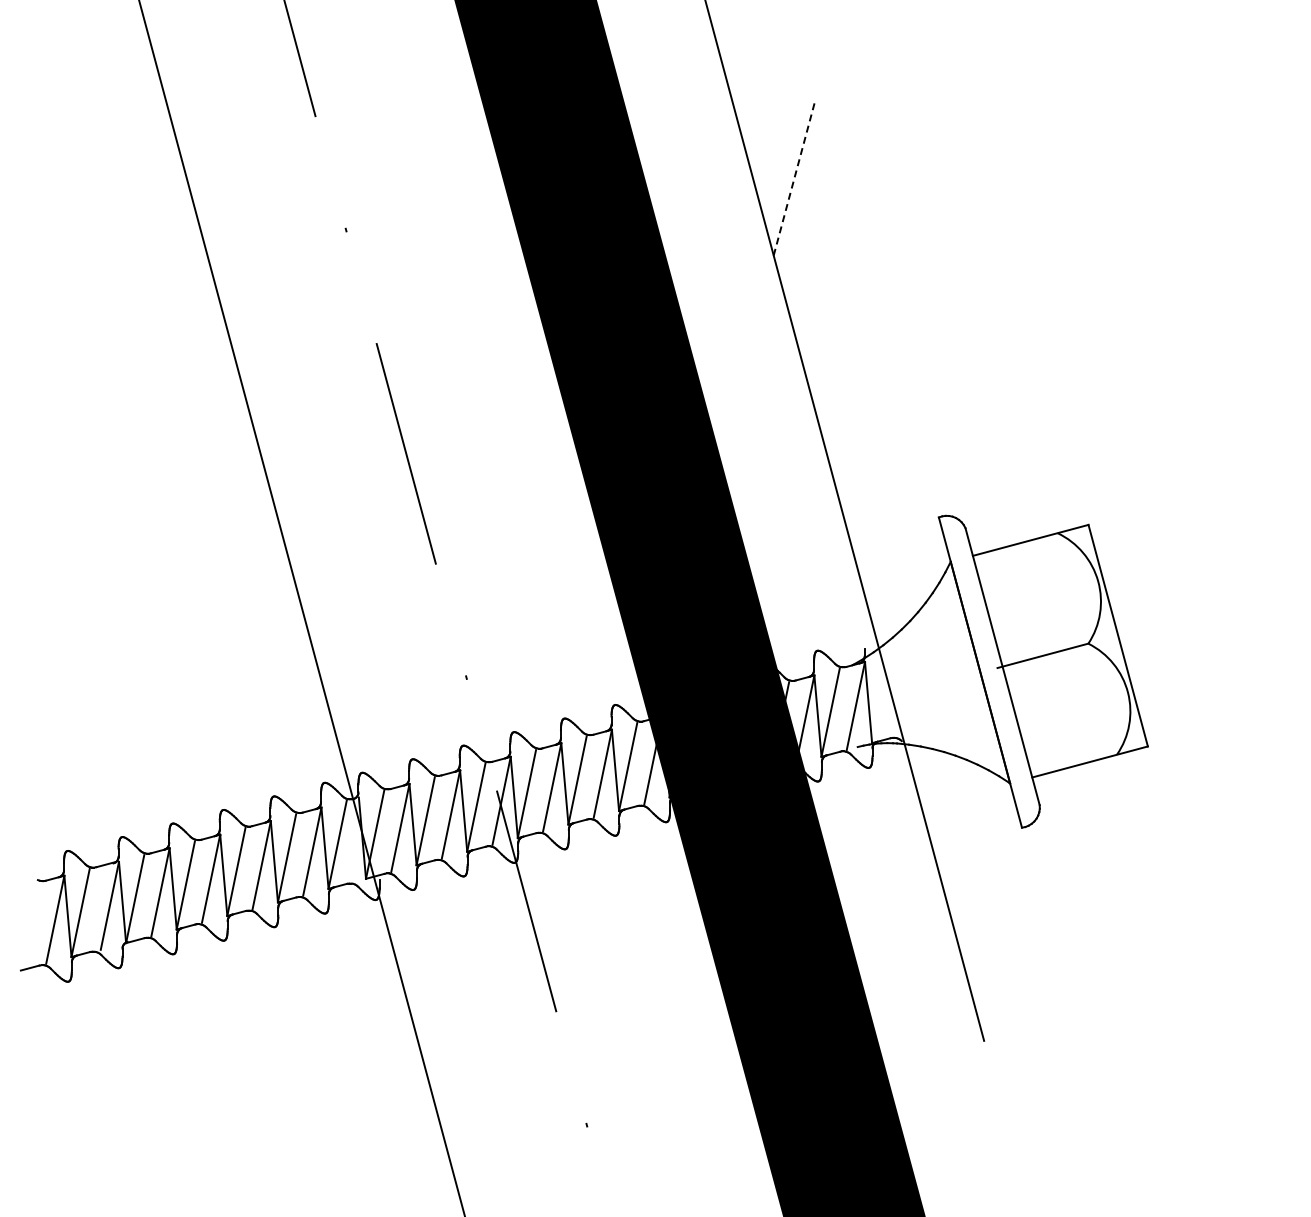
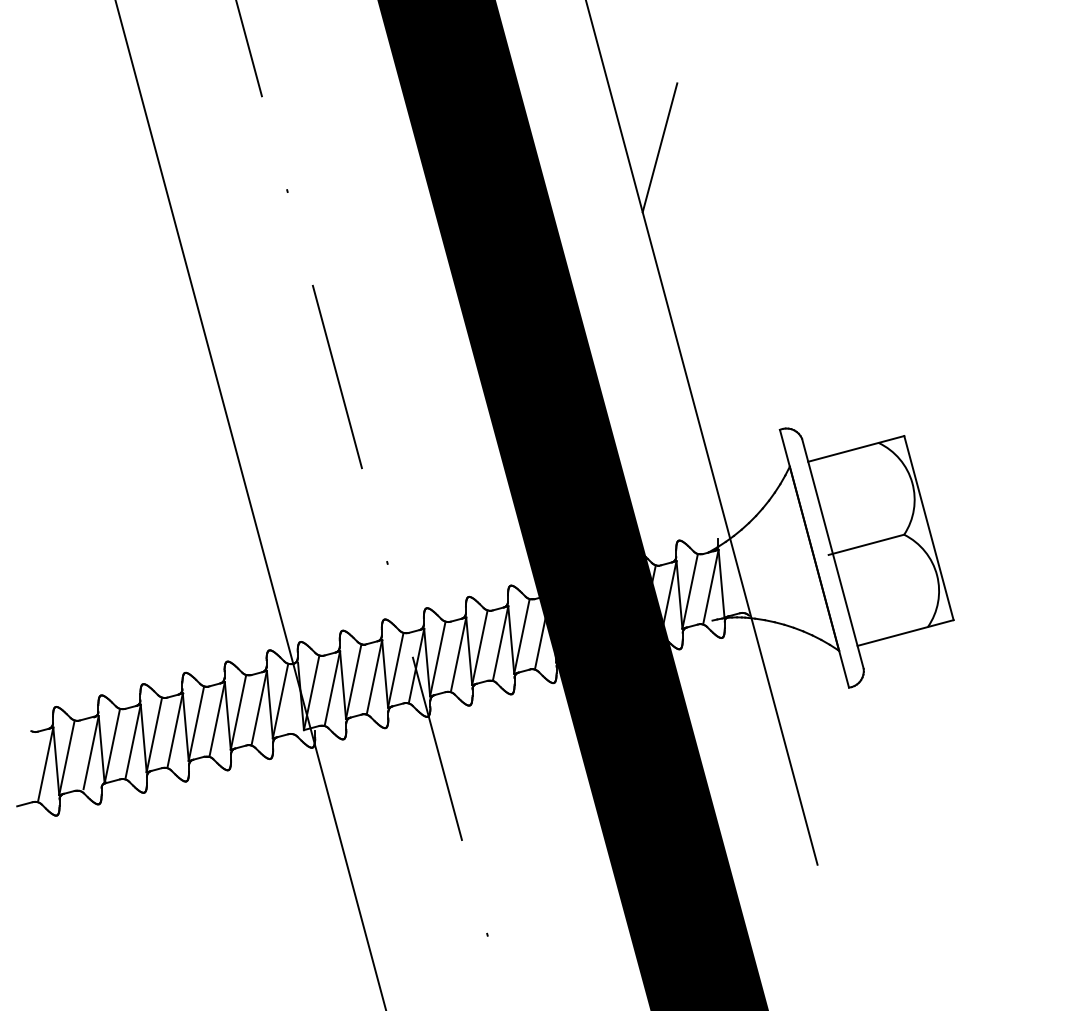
line: (794, 177) -> (659, 147), dashed -> solid

